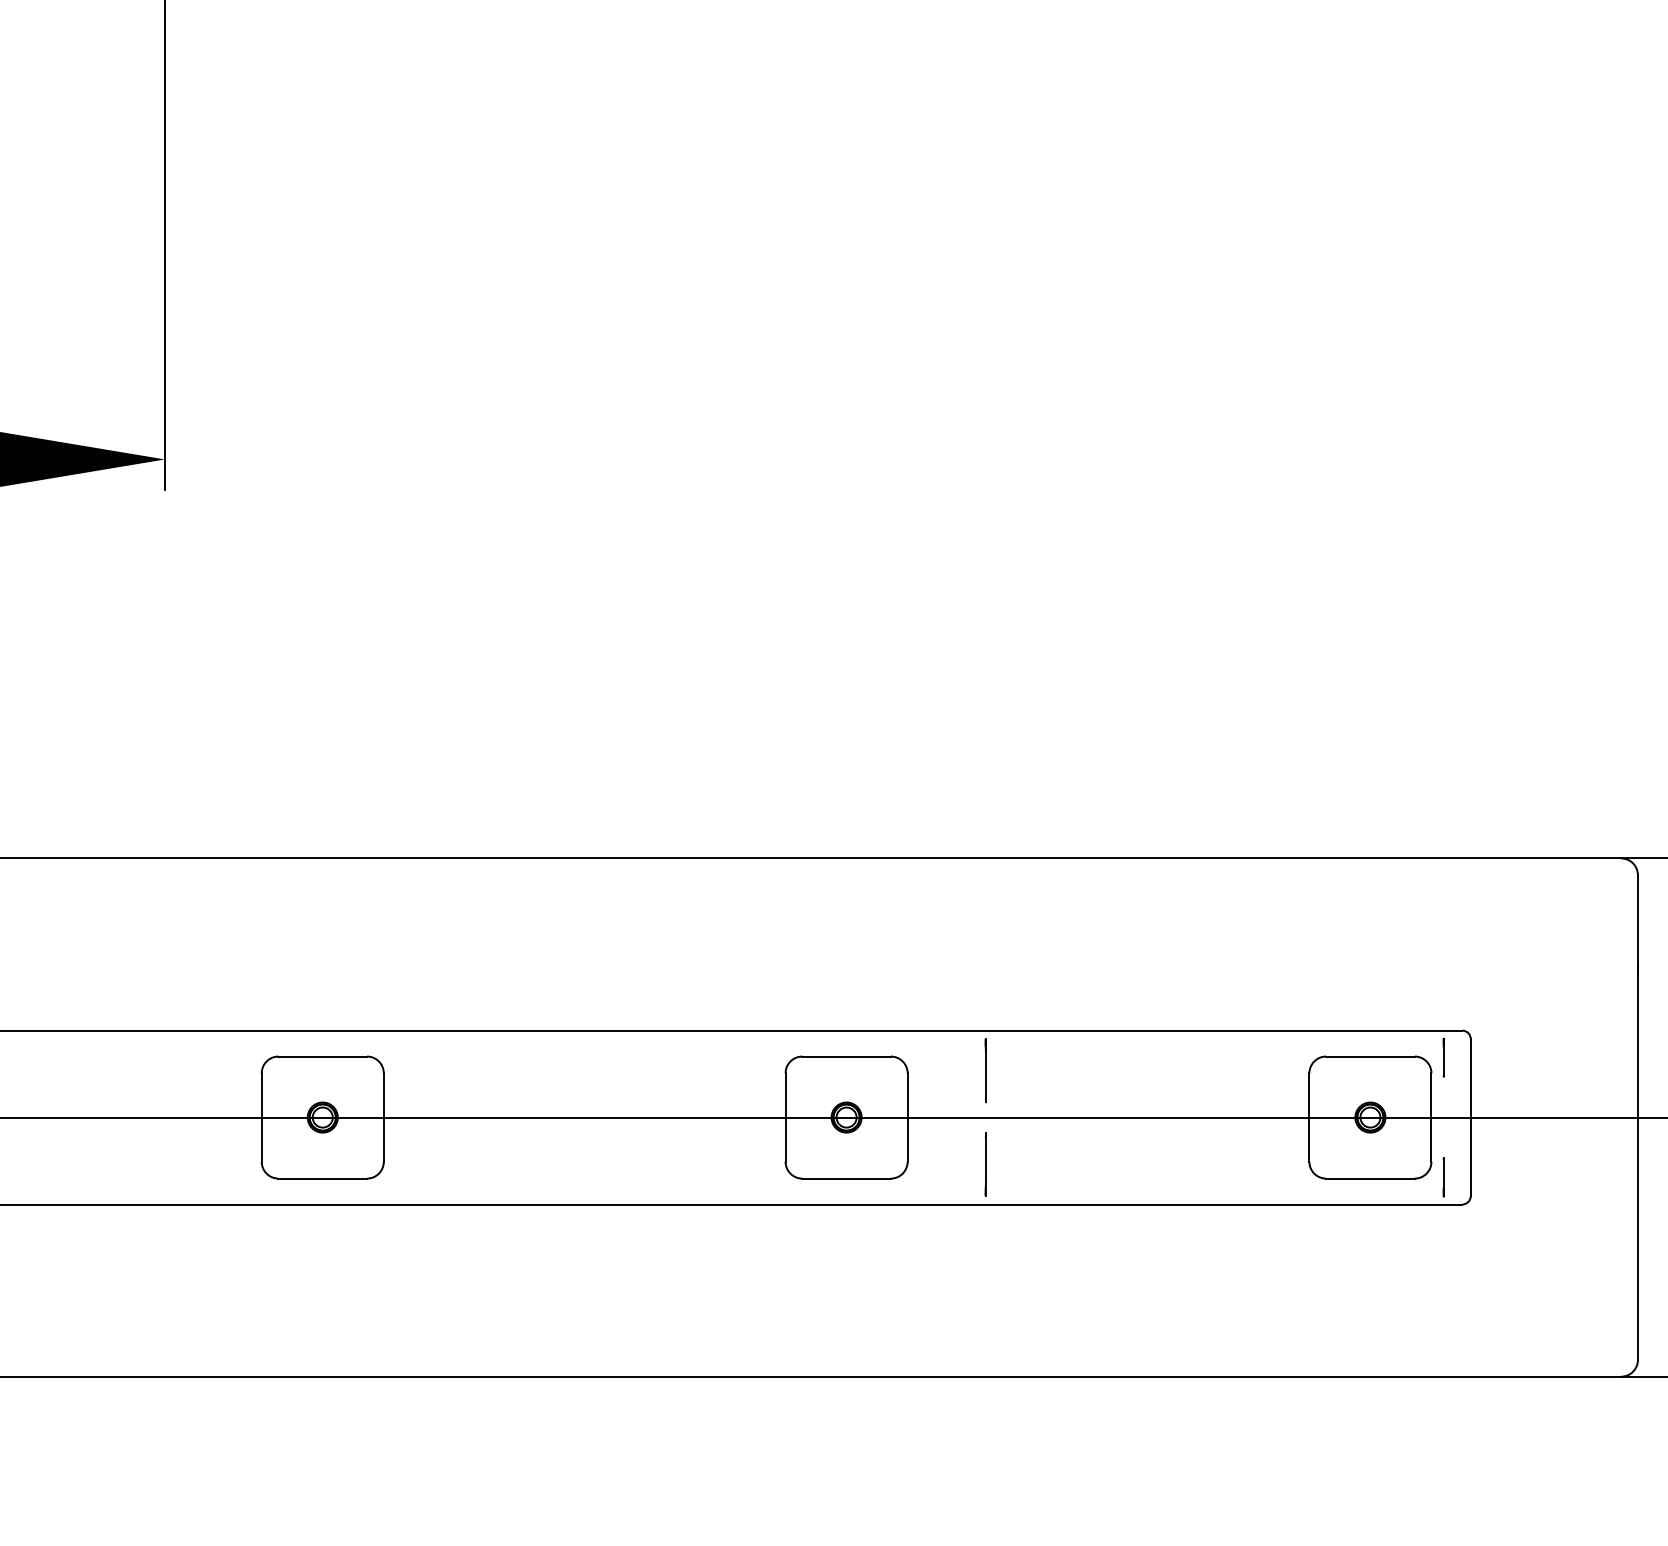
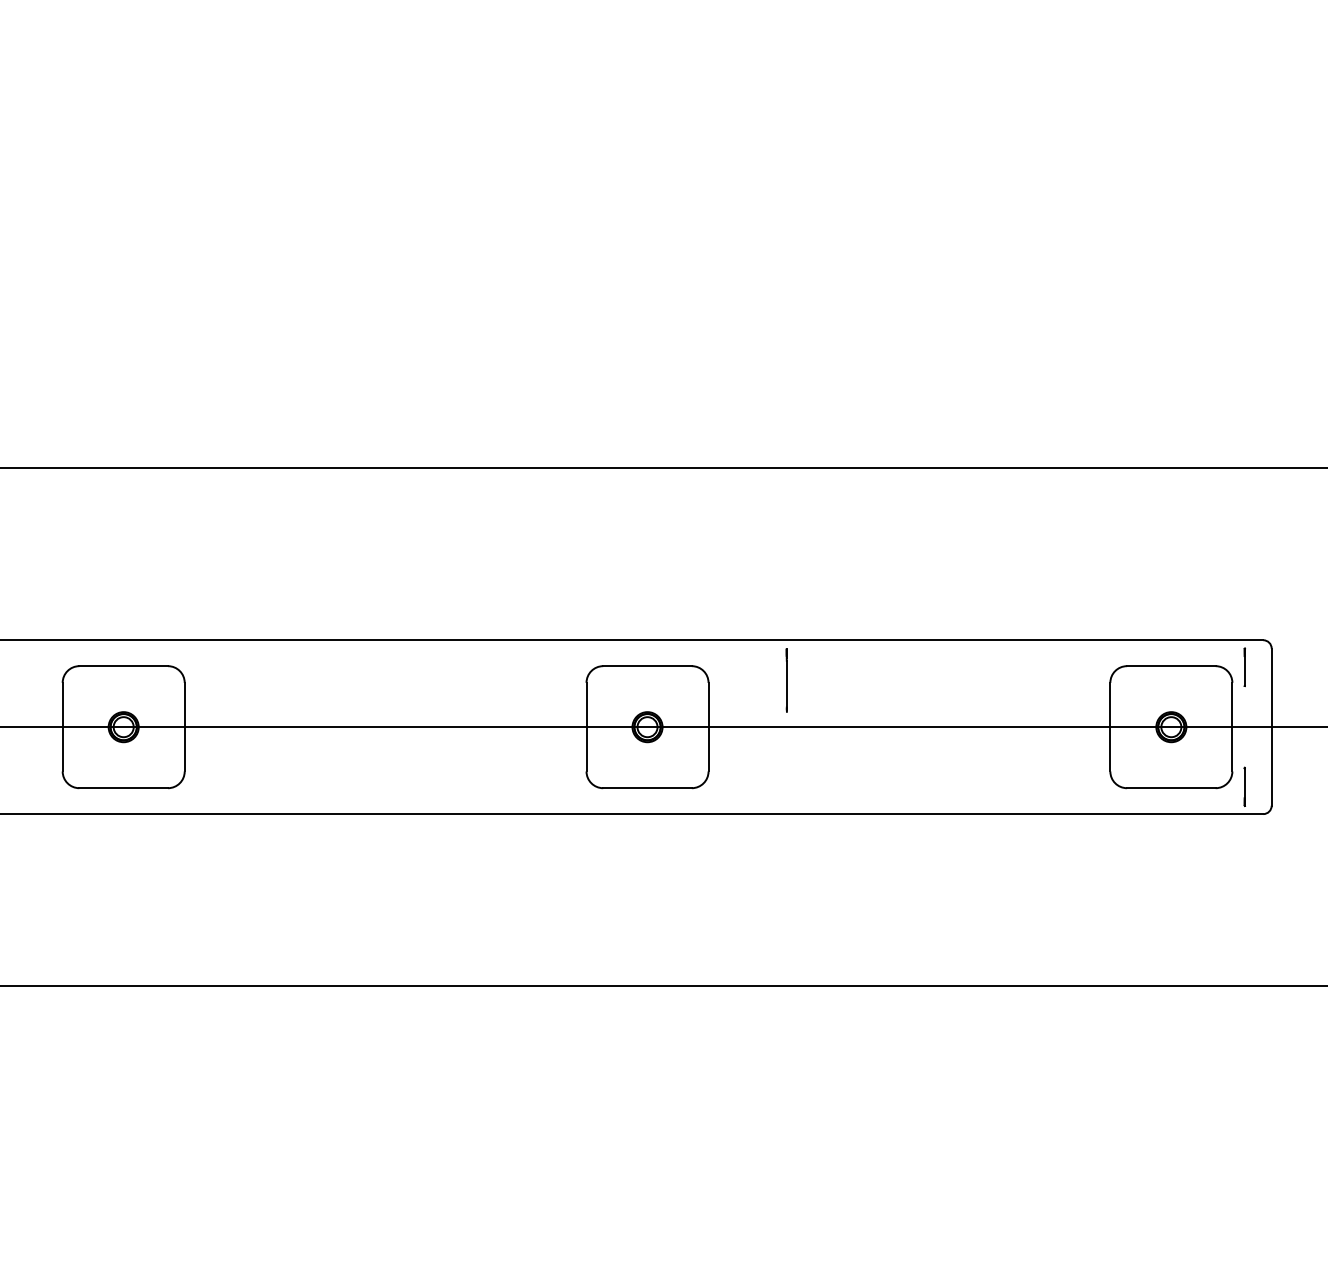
line: (985, 1164) -> (786, 774), removed

